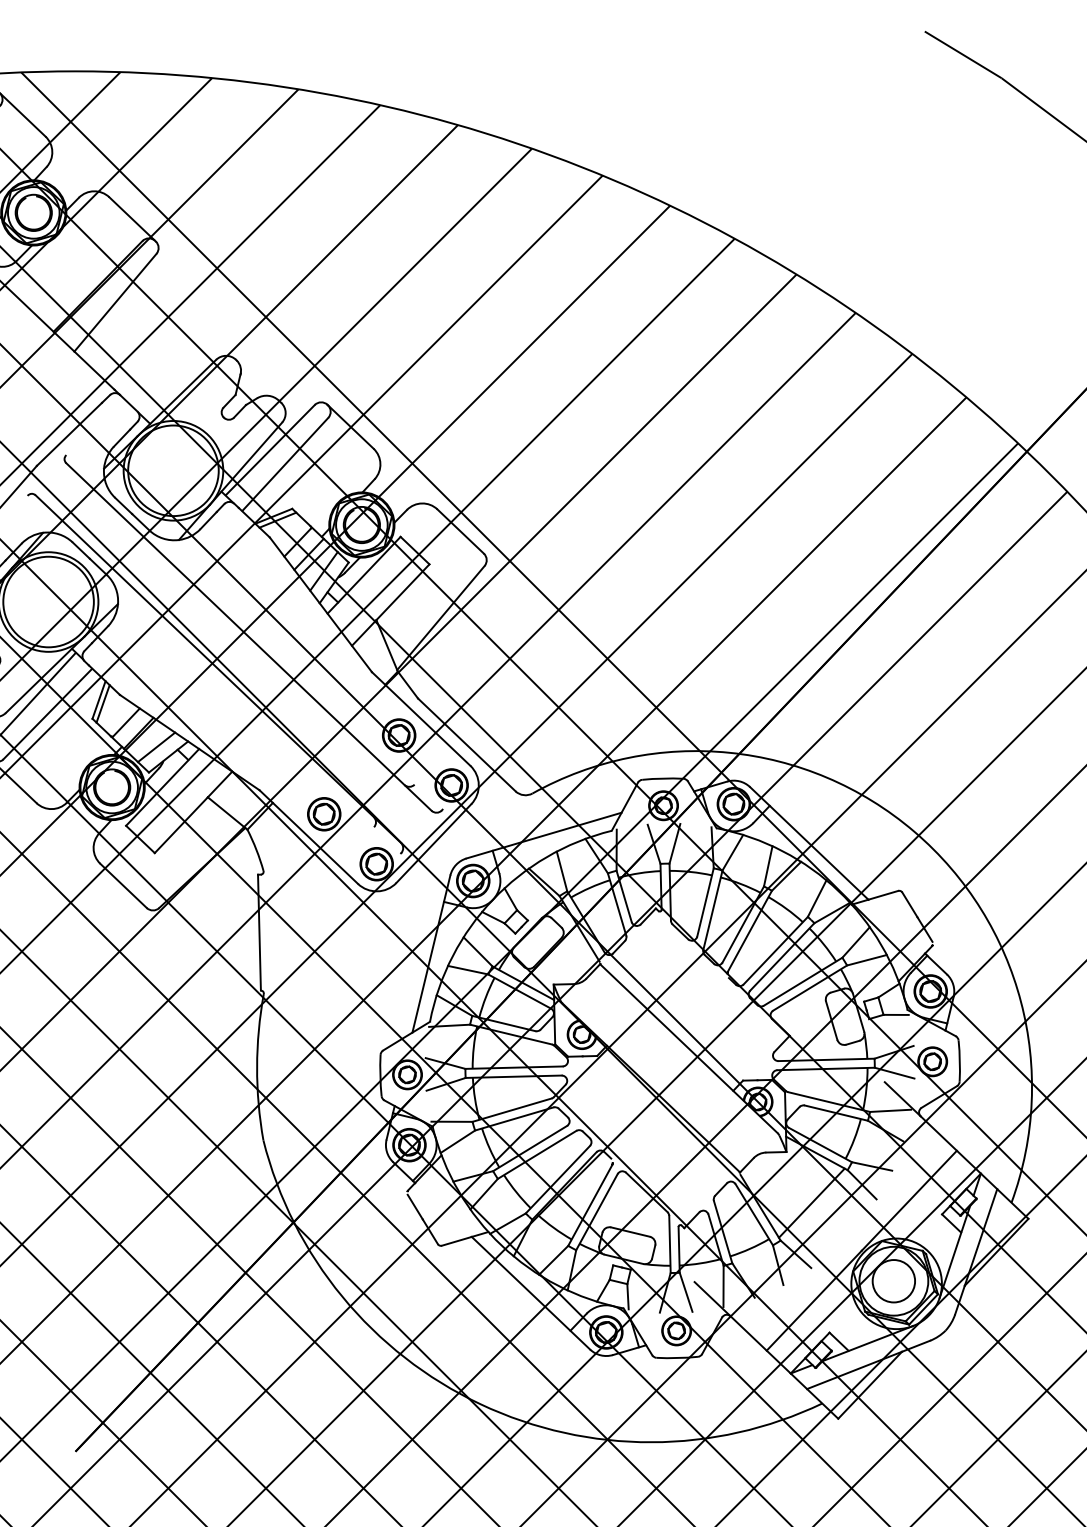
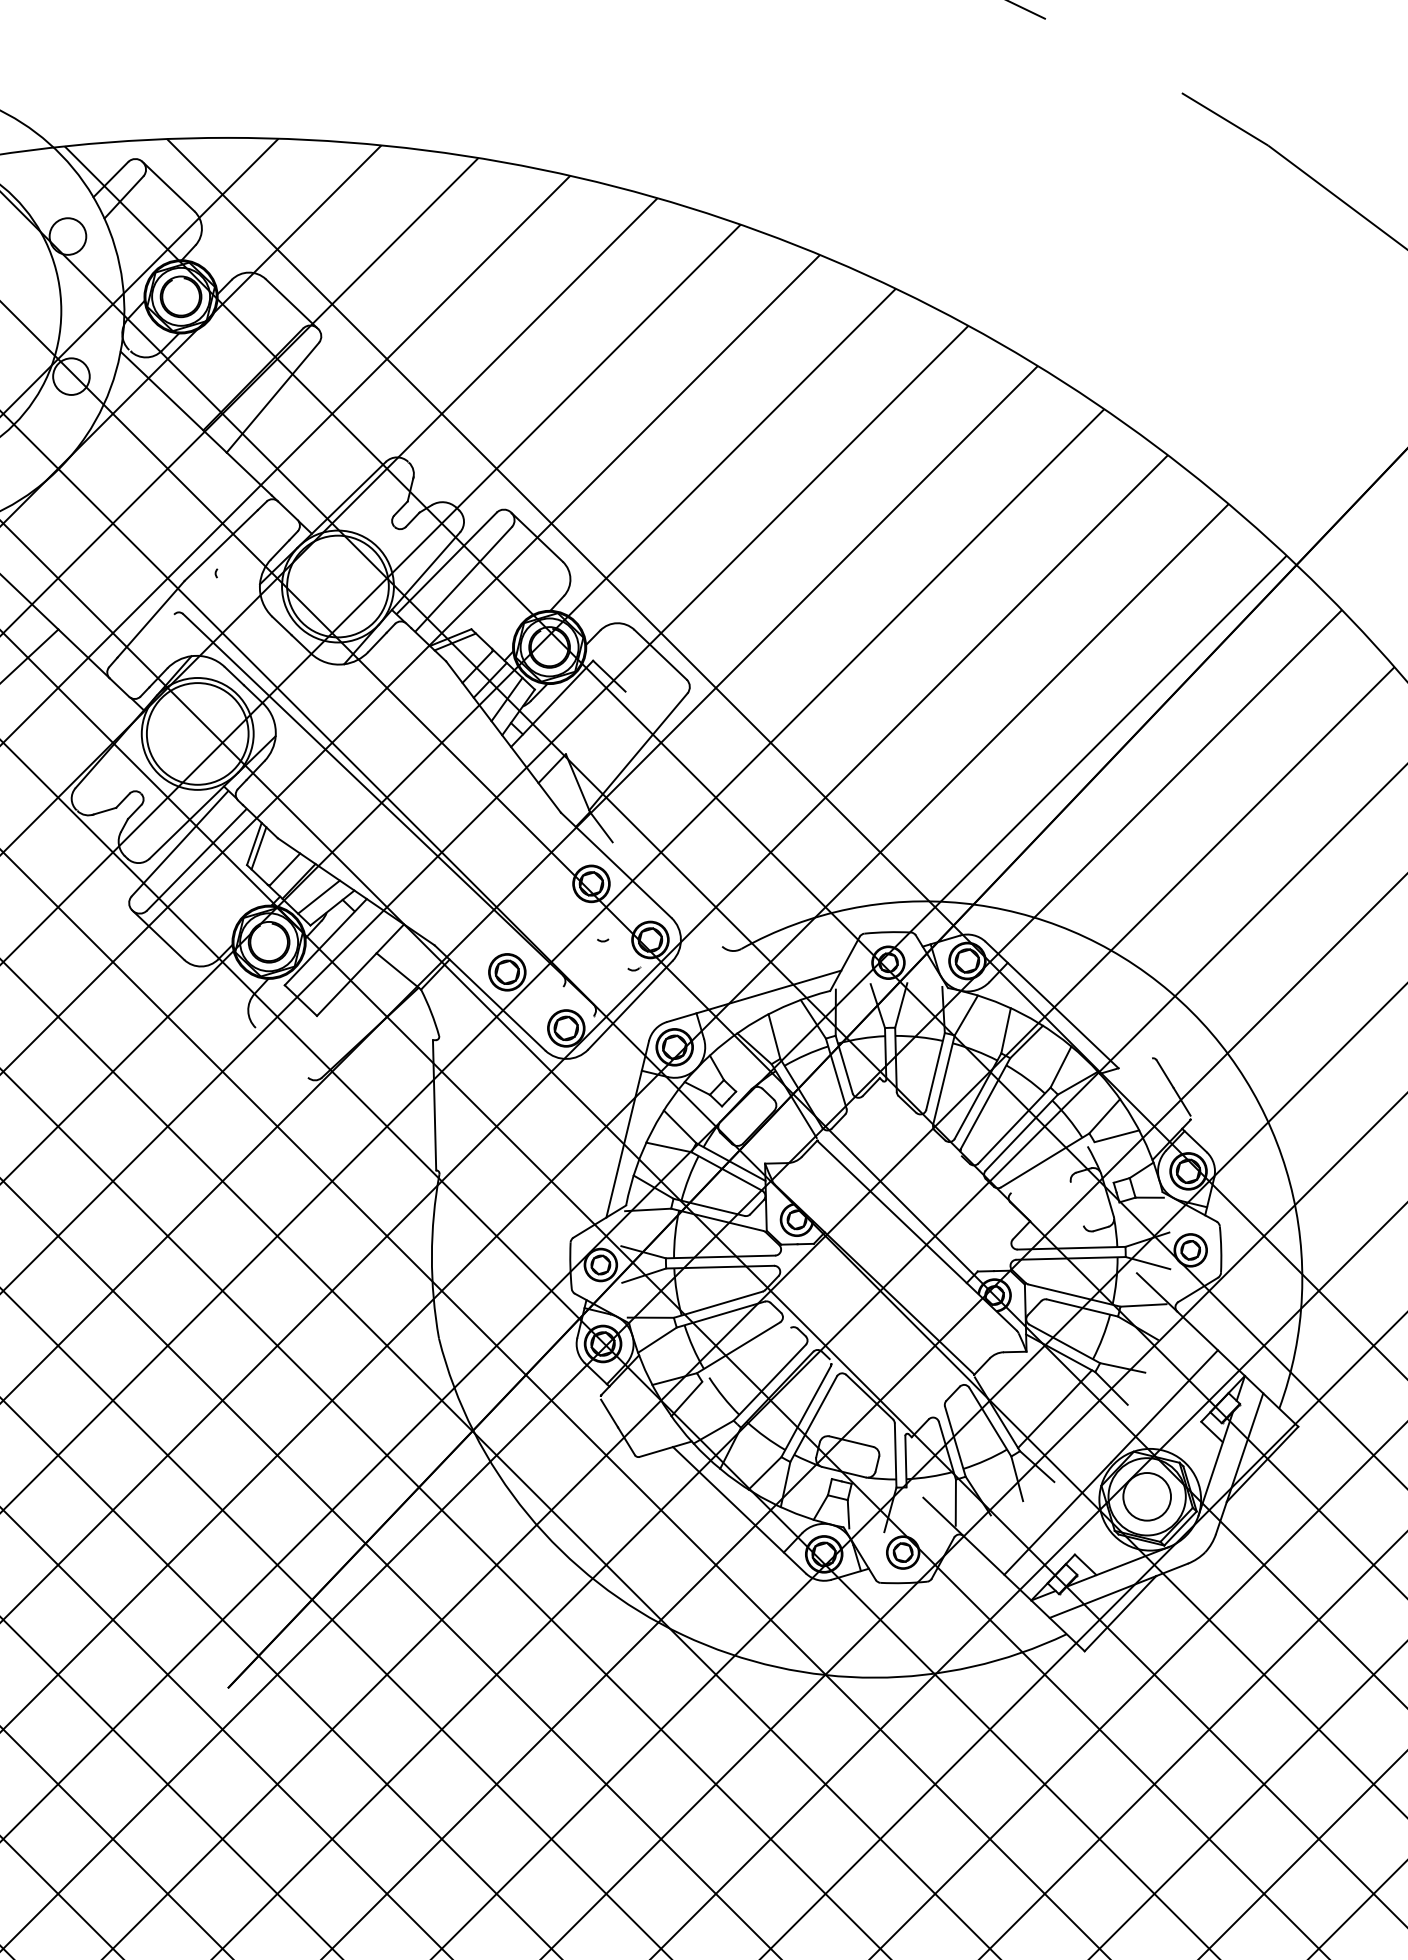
line: (402, 591) -> (595, 722), removed
line: (248, 636) -> (422, 772), removed
line: (466, 744) -> (667, 894), removed
line: (123, 885) -> (281, 1052), removed
line: (883, 895) -> (1135, 1063), removed
line: (809, 988) -> (1052, 1167), removed
line: (830, 1020) -> (1076, 1203), removed
line: (537, 1154) -> (746, 1354), removed
line: (685, 1292) -> (913, 1509), removed

